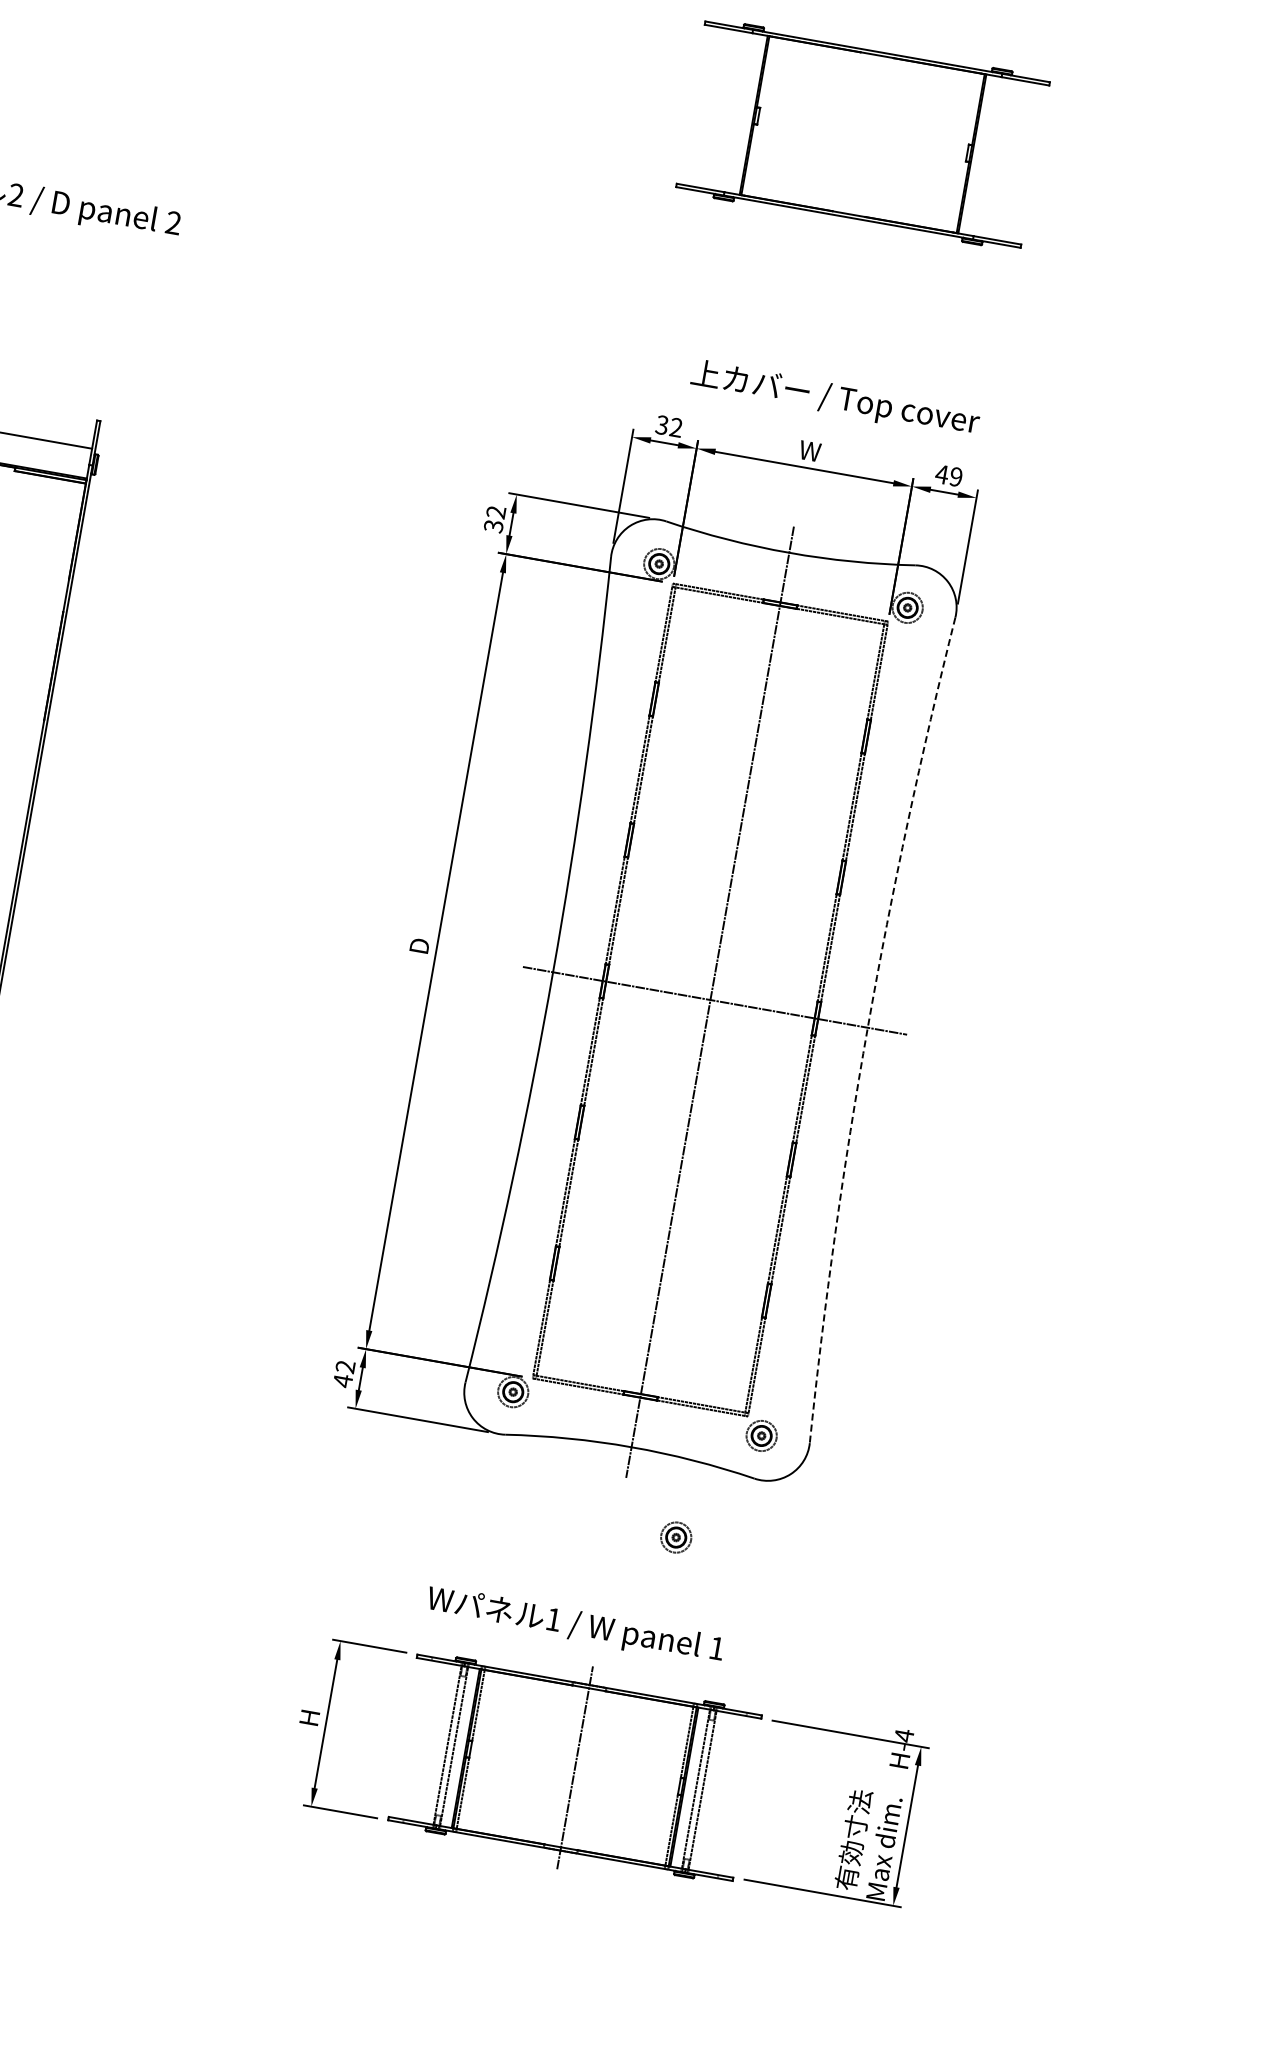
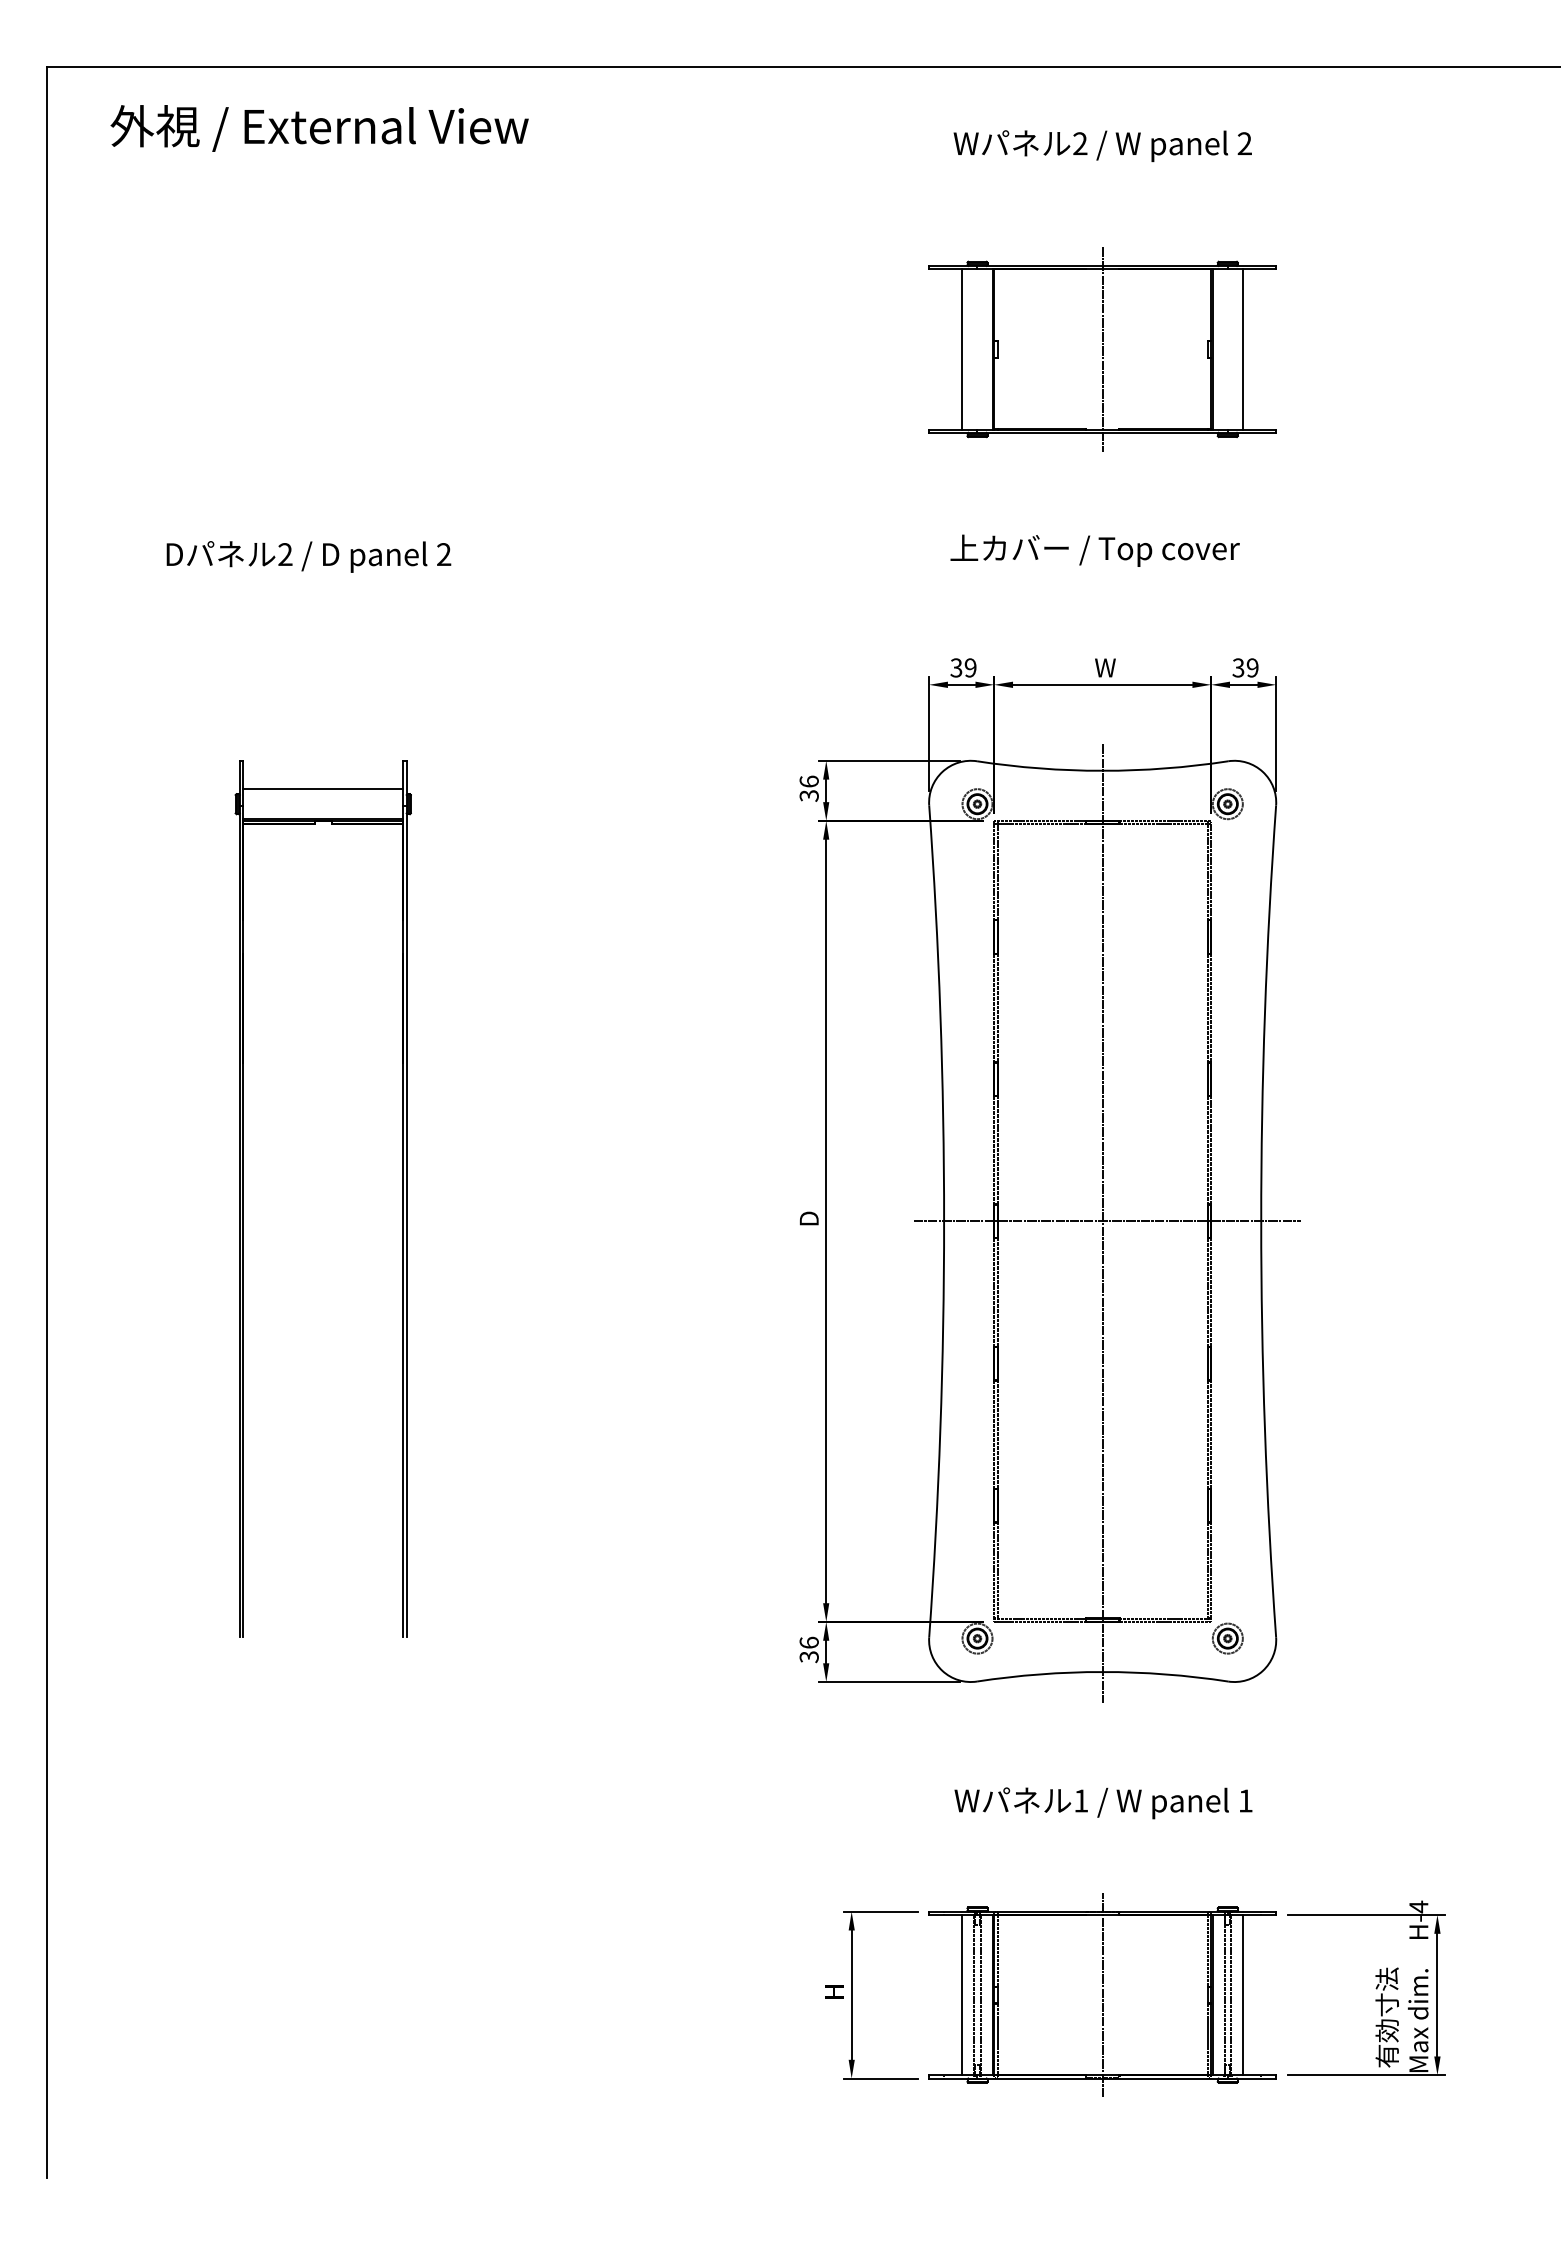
line: (723, 110) -> (962, 349), added
line: (862, 134) -> (1102, 349), added
line: (1001, 159) -> (1242, 349), added
text: (834, 398) -> (1094, 550), moved
text: (676, 427) -> (970, 667), 32 -> 39
text: (942, 474) -> (1238, 667), 49 -> 39
text: (495, 511) -> (808, 781), 32 -> 36
arc: (868, 1027) -> (1261, 1221), dashed -> solid
text: (343, 1373) -> (808, 1649), 42 -> 36
part: (675, 1537) -> (1161, 1752), removed
text: (575, 1626) -> (1103, 1803), moved
line: (436, 1742) -> (962, 1994), added
line: (713, 1791) -> (1242, 1994), added

